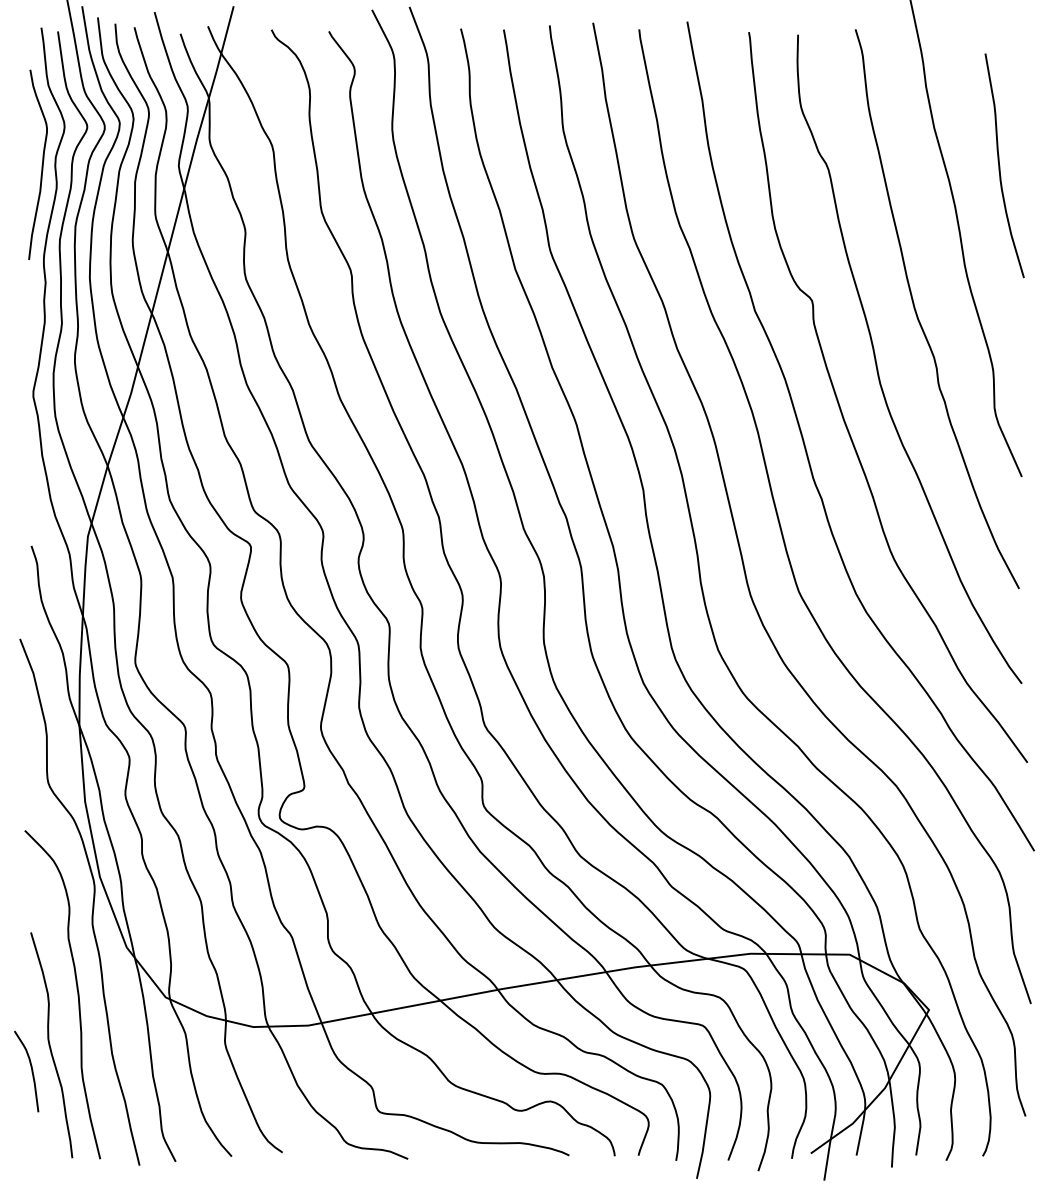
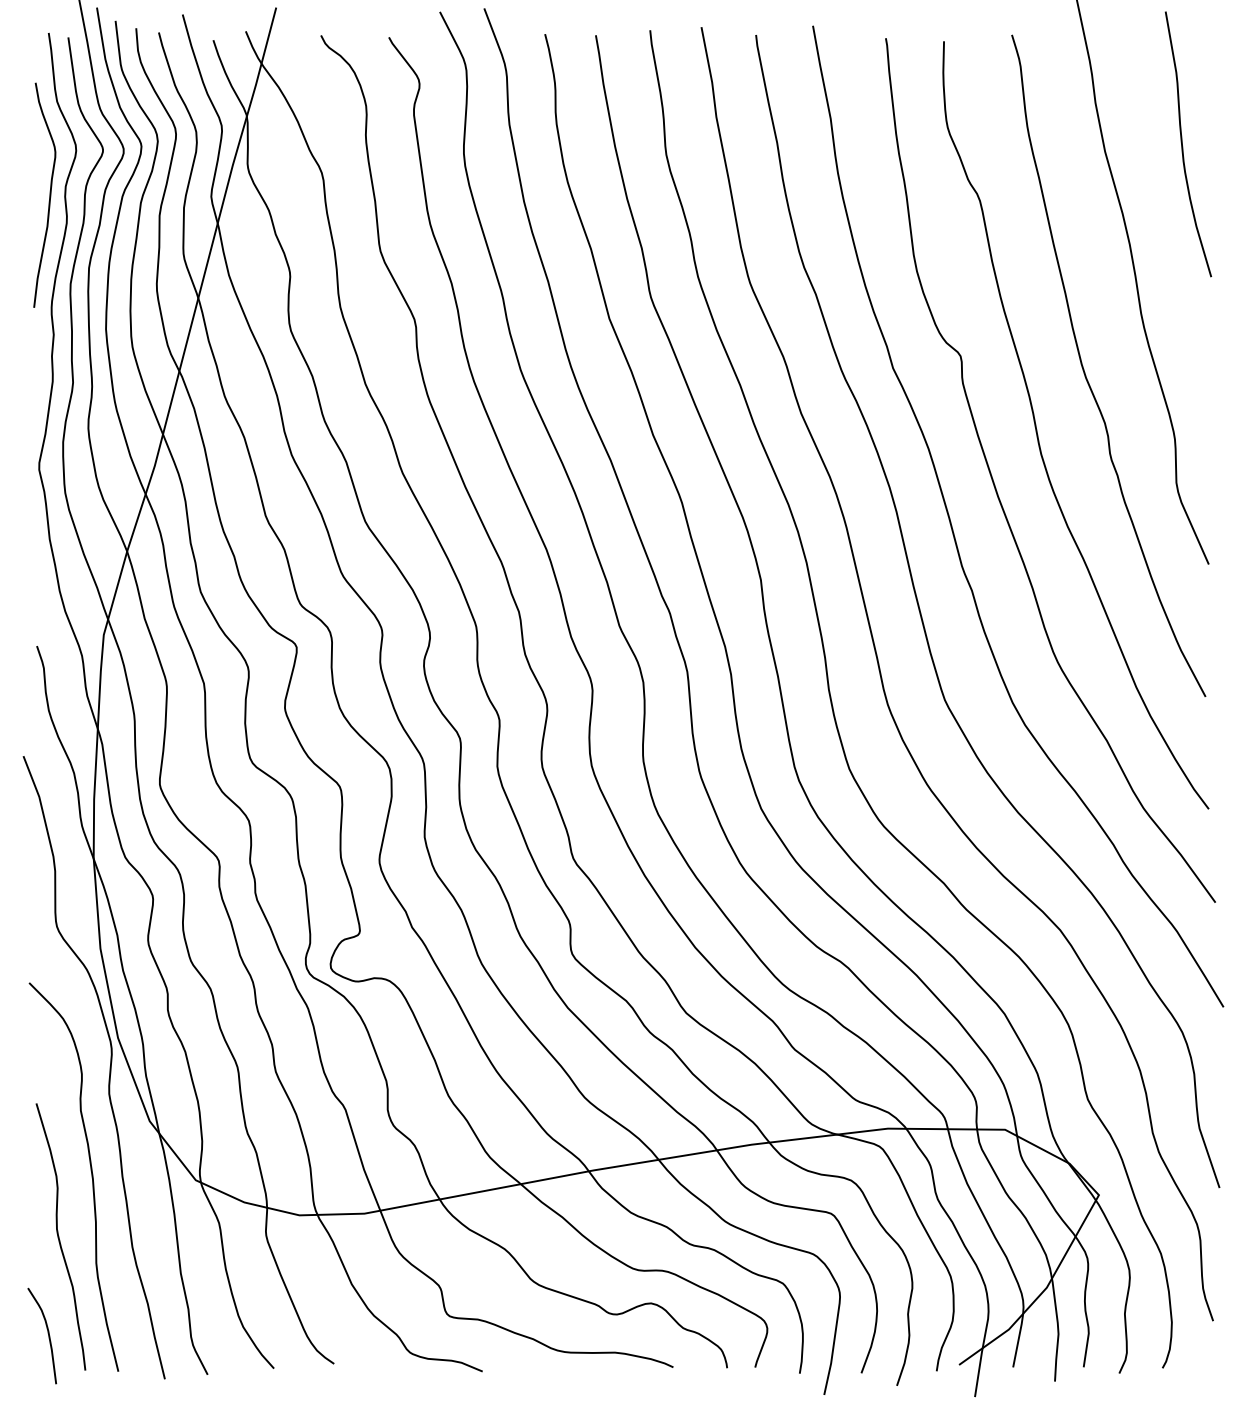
curve: (1000, 167) -> (1183, 146), moved
curve: (31, 1069) -> (47, 1333), moved

